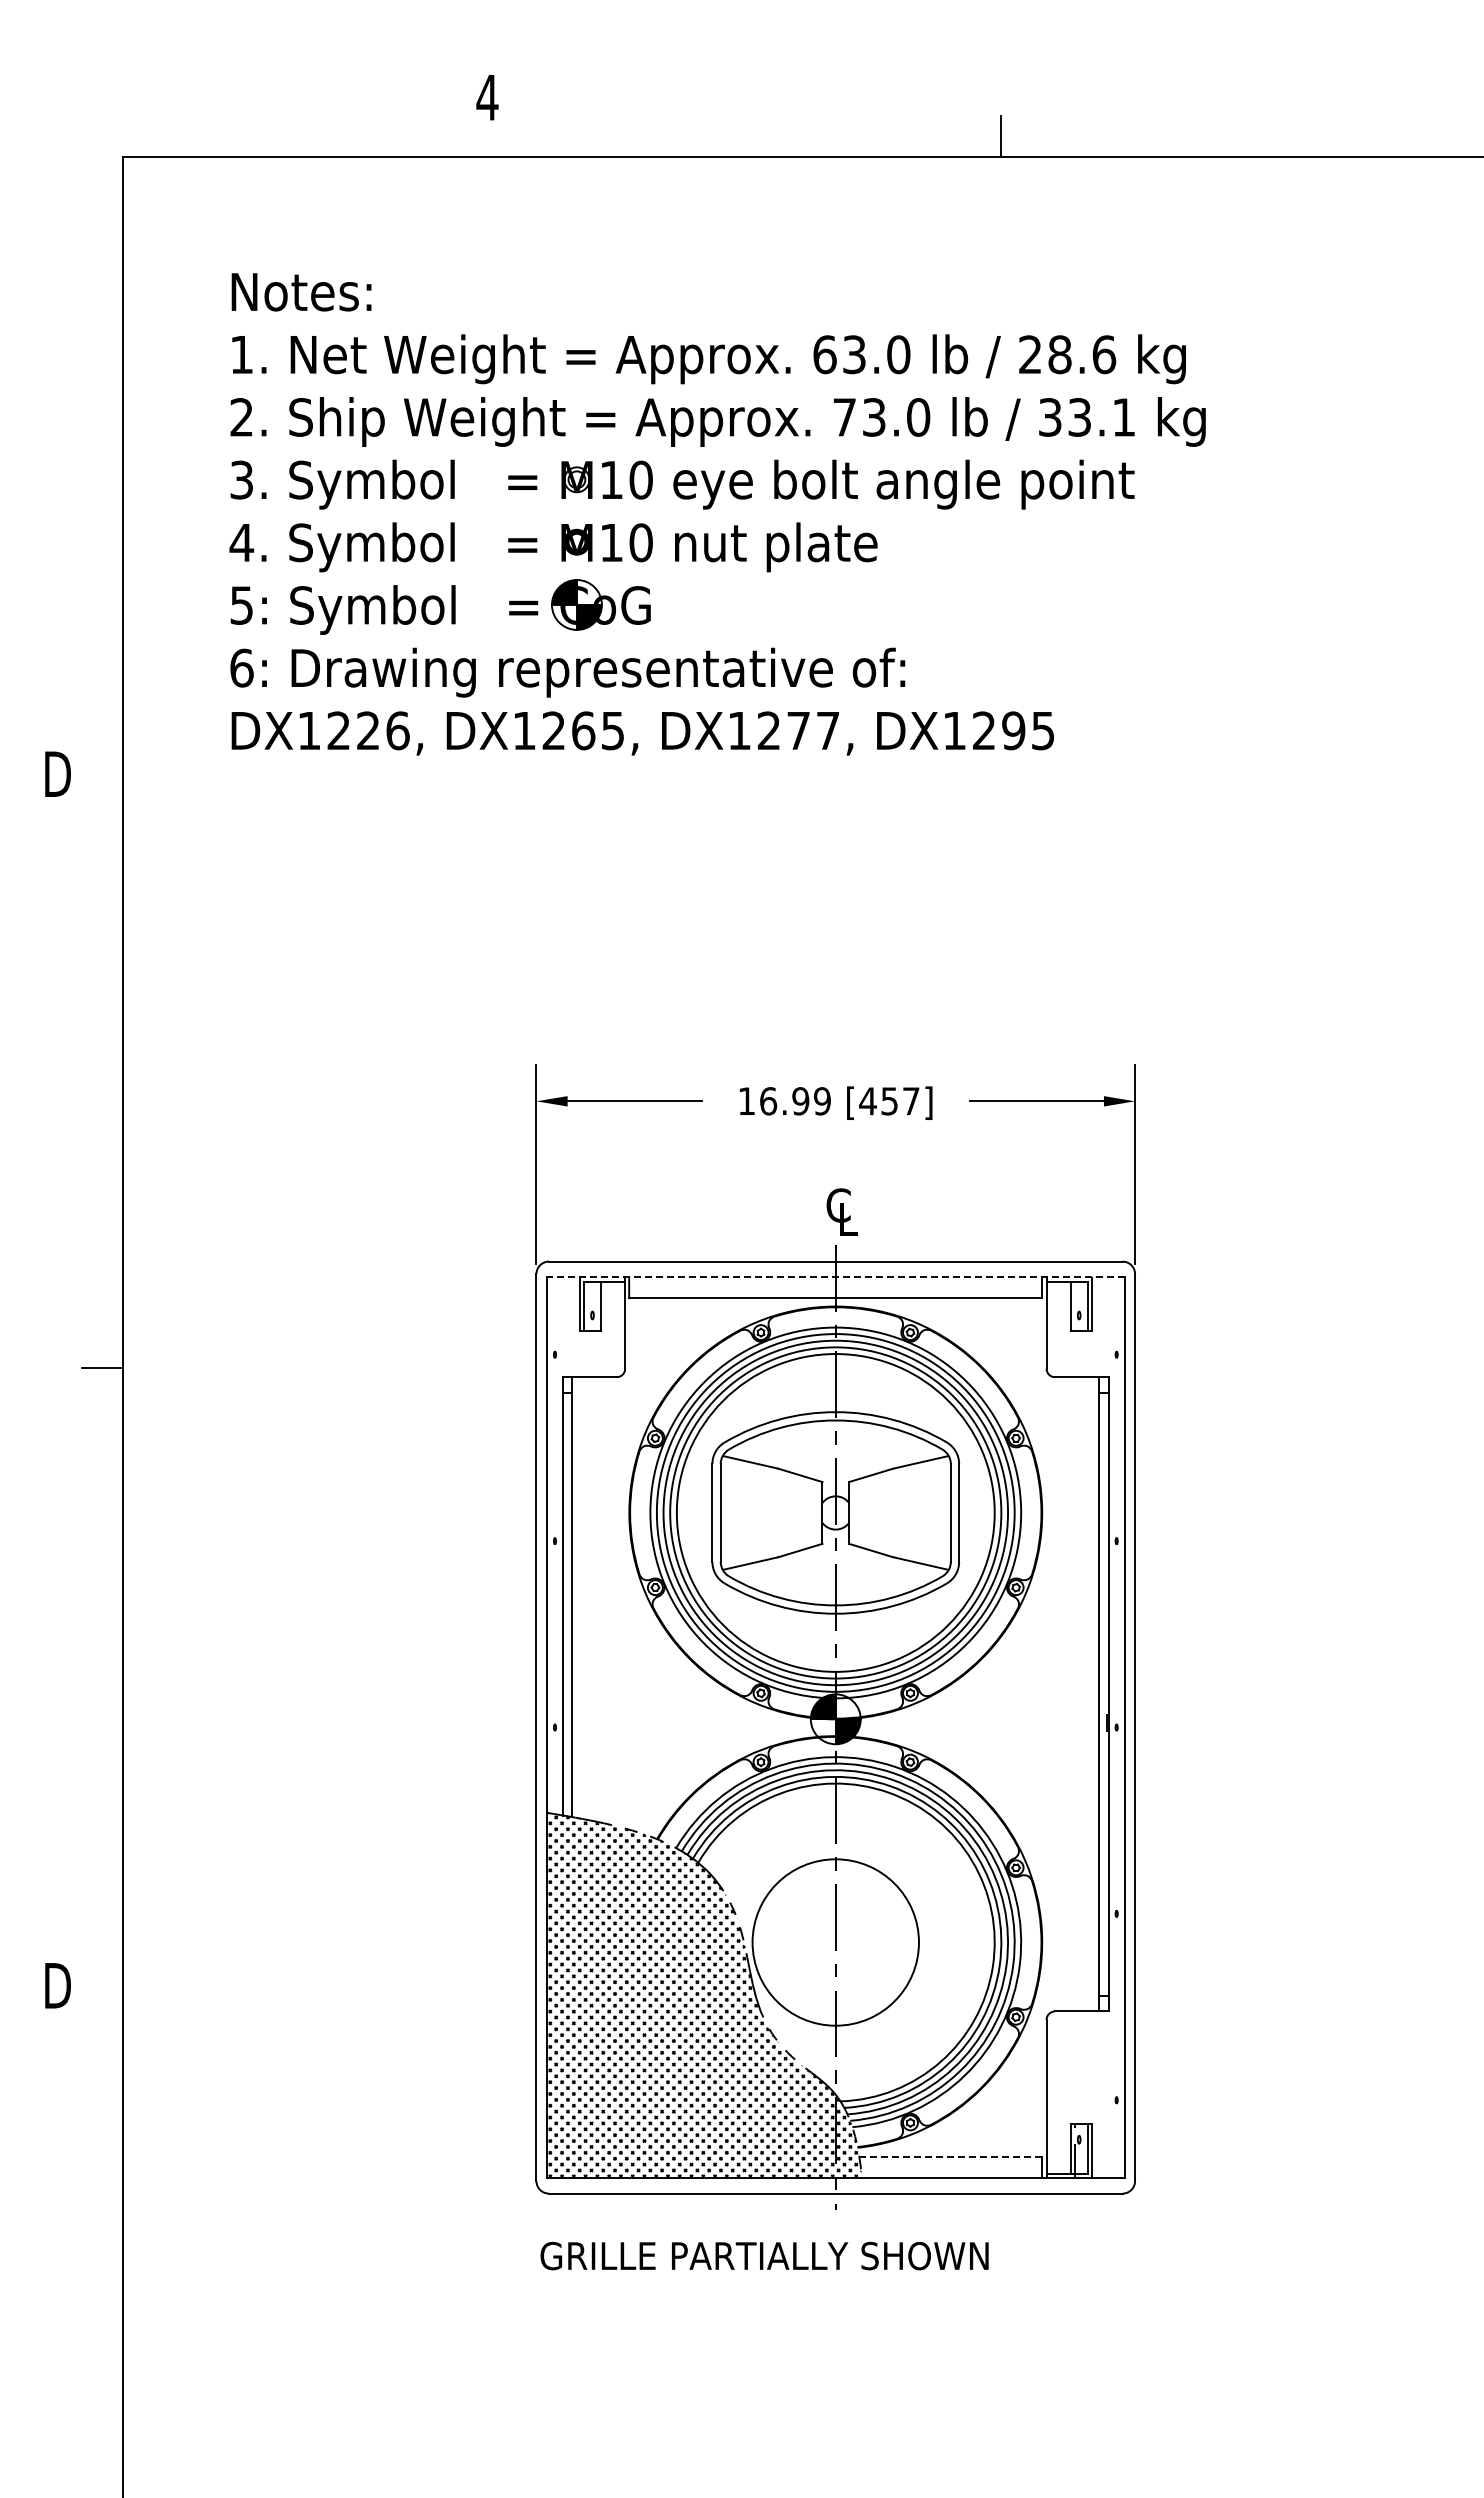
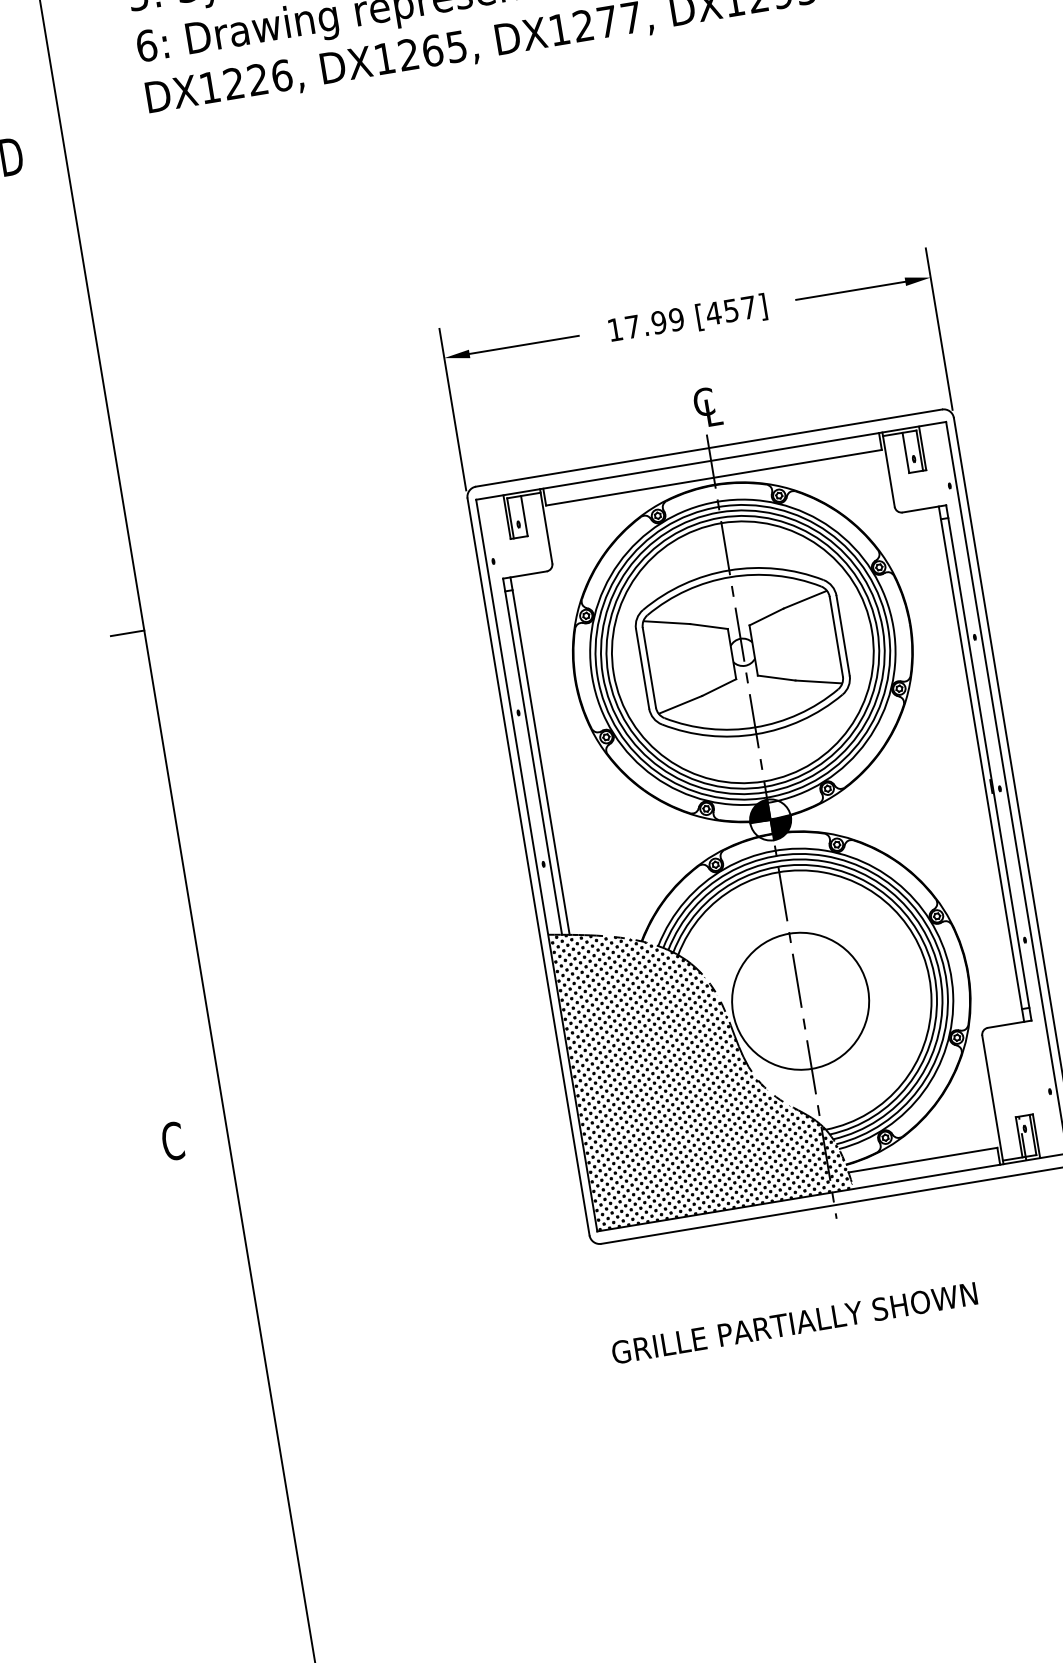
text: (768, 1101) -> (632, 327), 16.99 -> 17.99
line: (835, 1277) -> (710, 461), dashed -> solid
text: (56, 1985) -> (173, 1141), D -> C
line: (950, 2157) -> (922, 1160), dashed -> solid
text: (764, 2255) -> (794, 1322), moved

